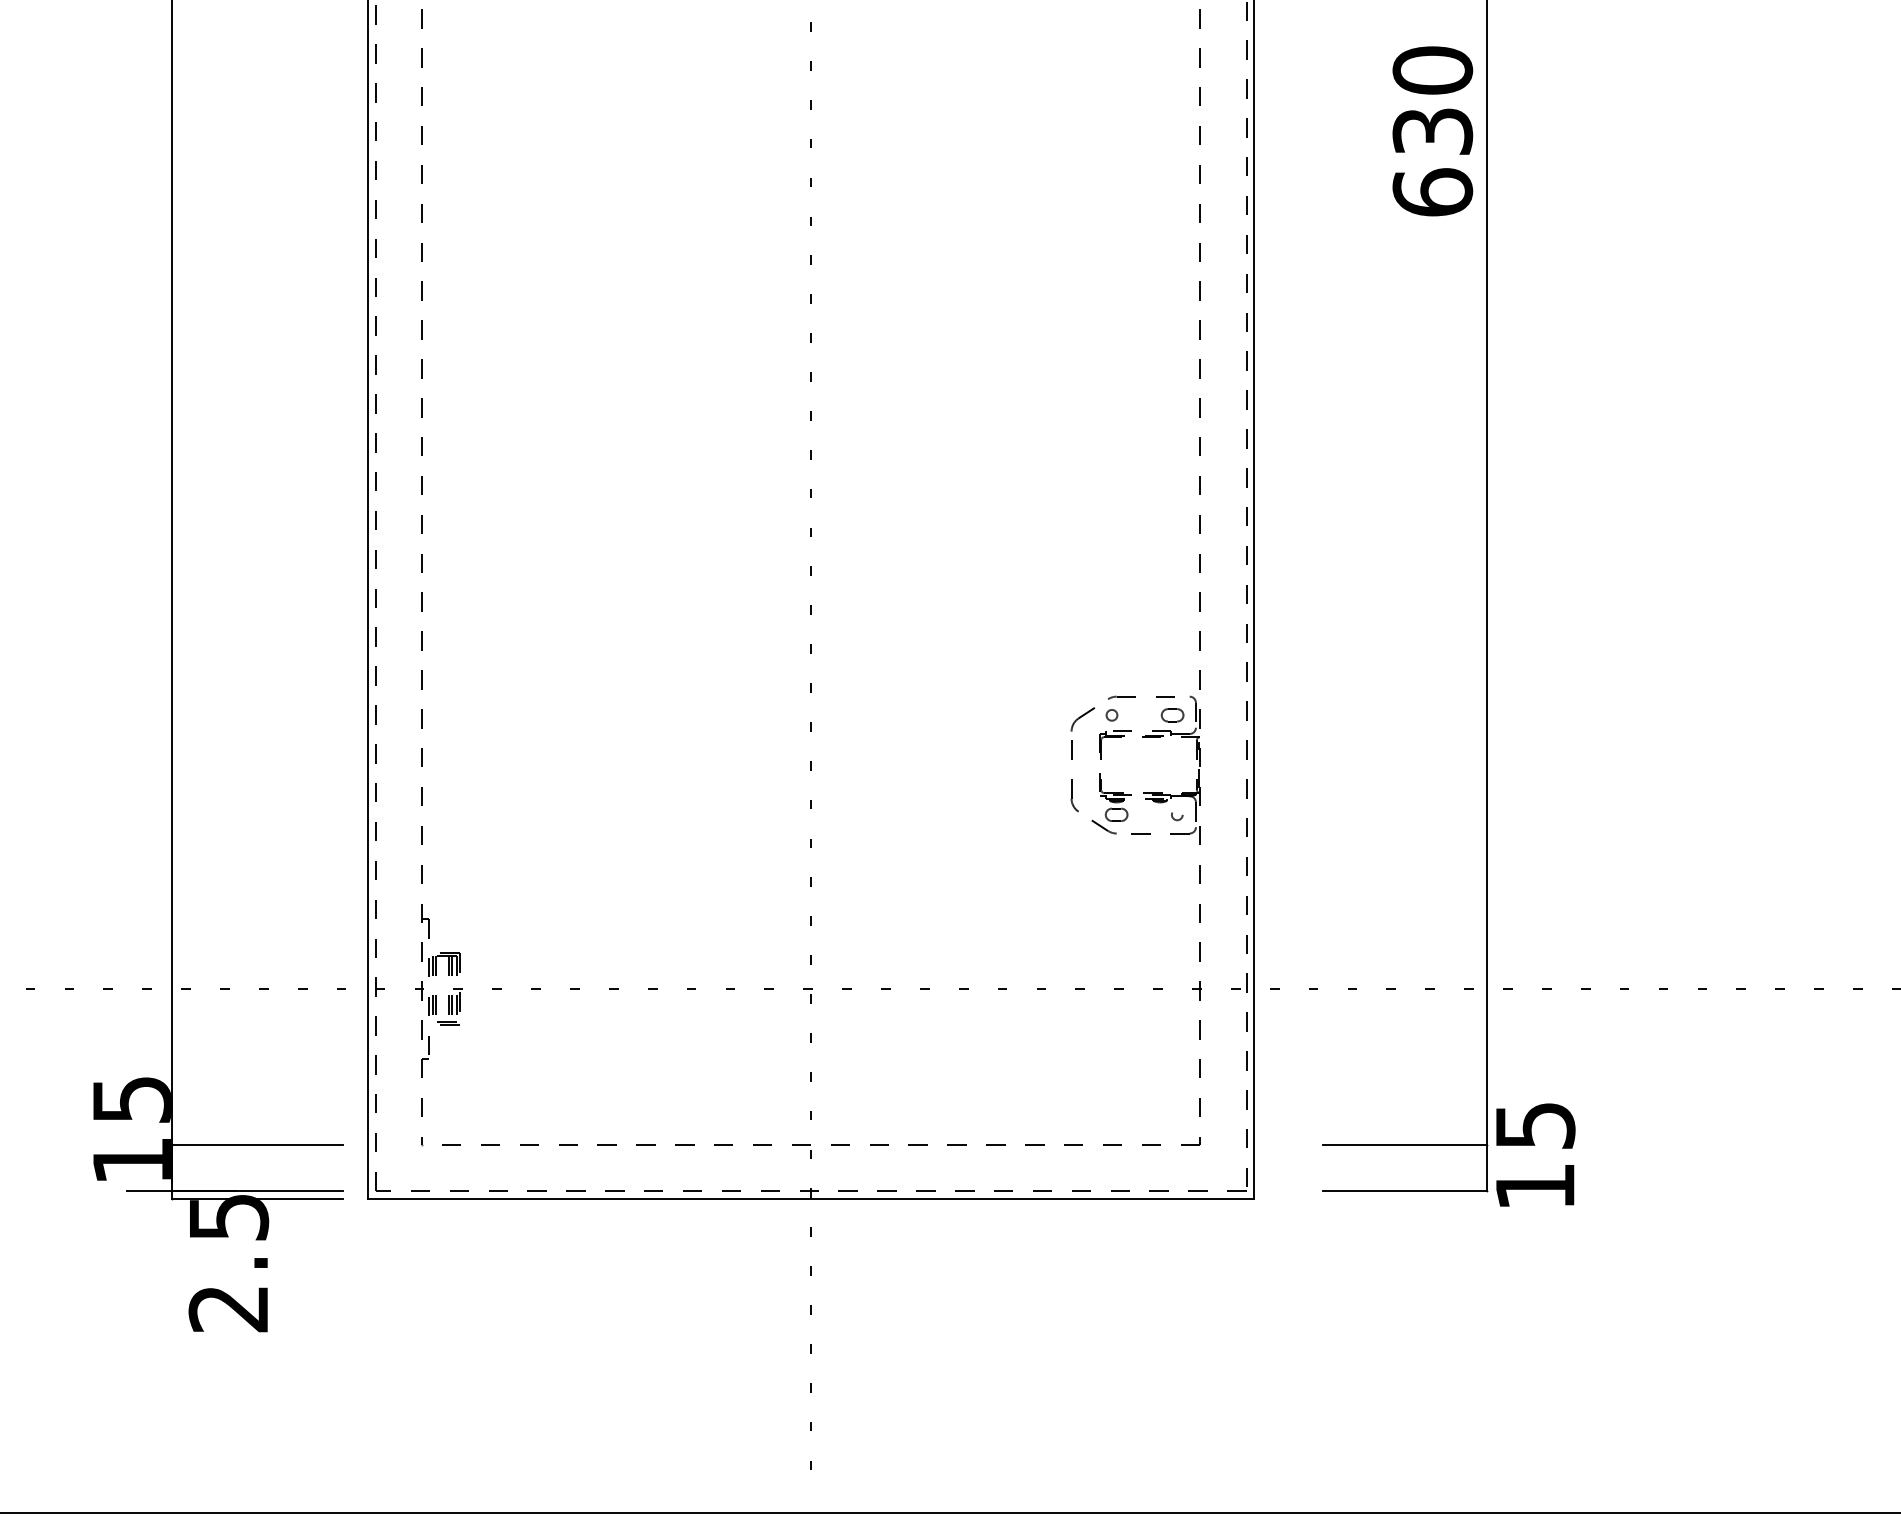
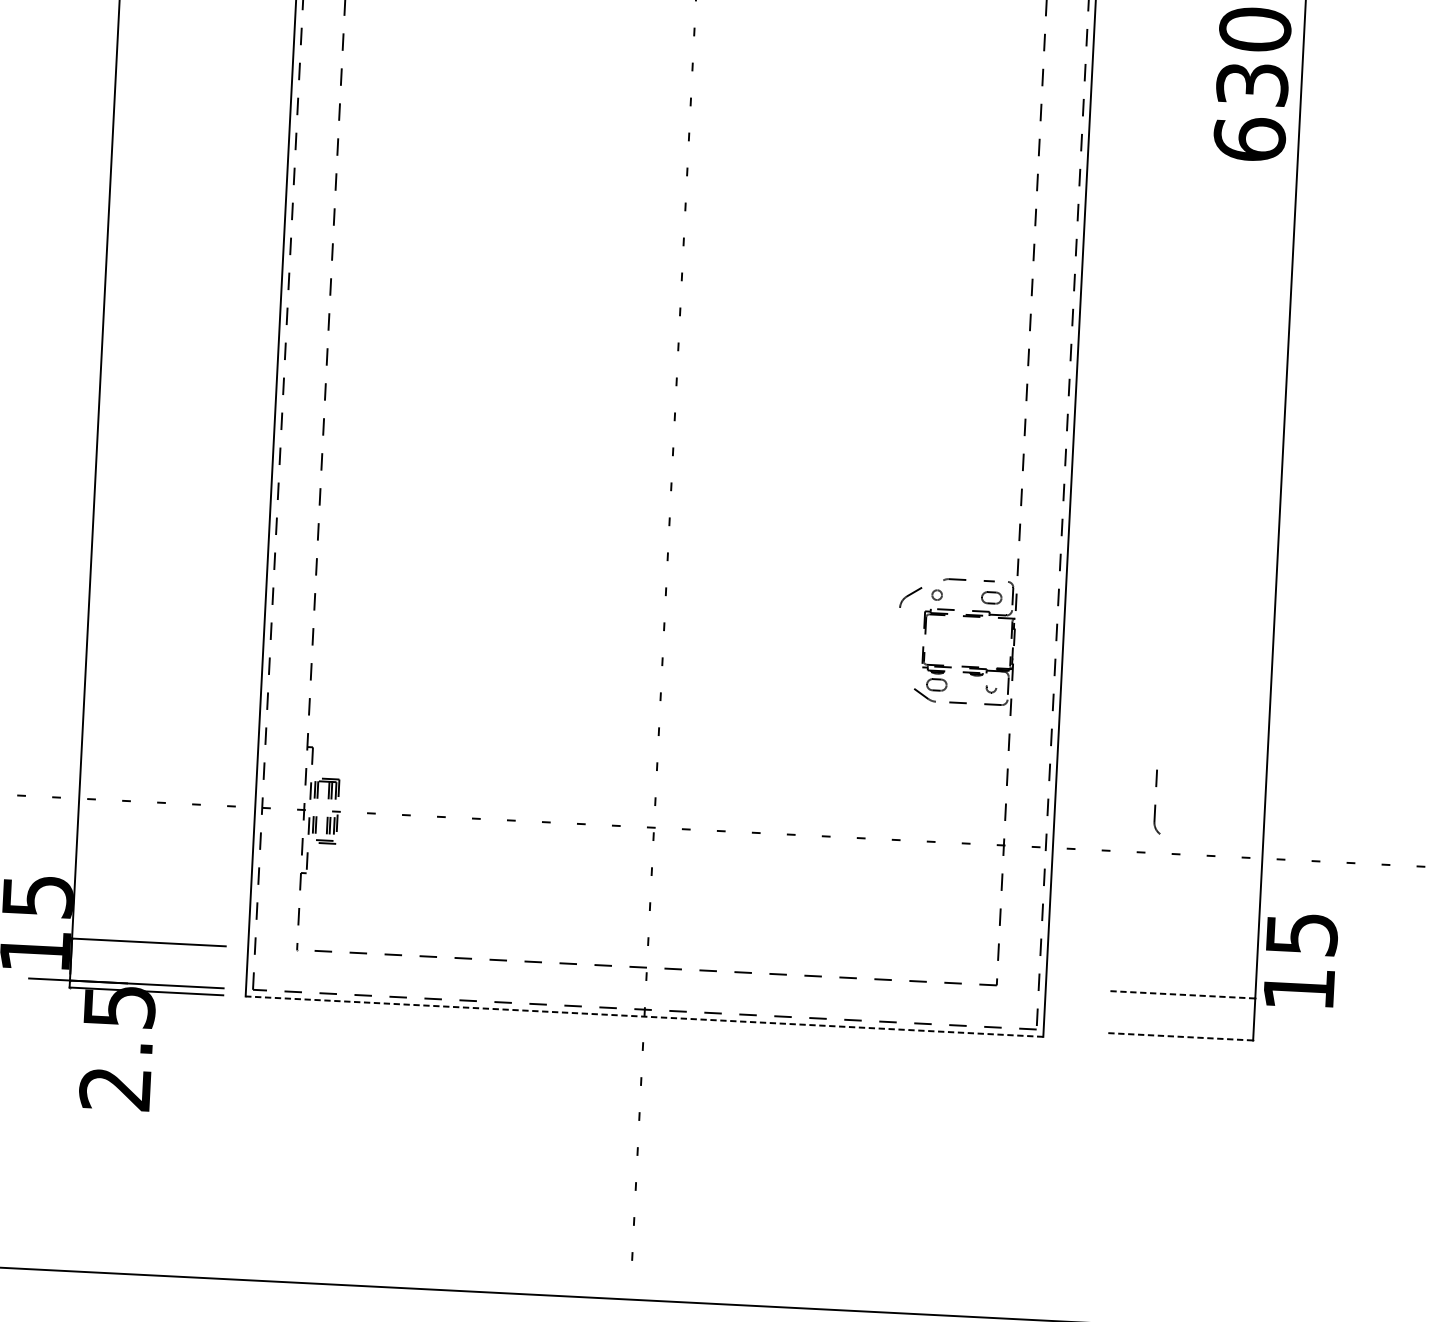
part: (1140, 697) -> (963, 580), size x0.7
part: (1074, 776) -> (1158, 802), moved
line: (1404, 1144) -> (1180, 994), solid -> dashed
text: (1535, 1154) -> (1300, 960), moved
line: (1404, 1191) -> (1178, 1036), solid -> dashed
line: (810, 1198) -> (643, 1016), solid -> dashed

